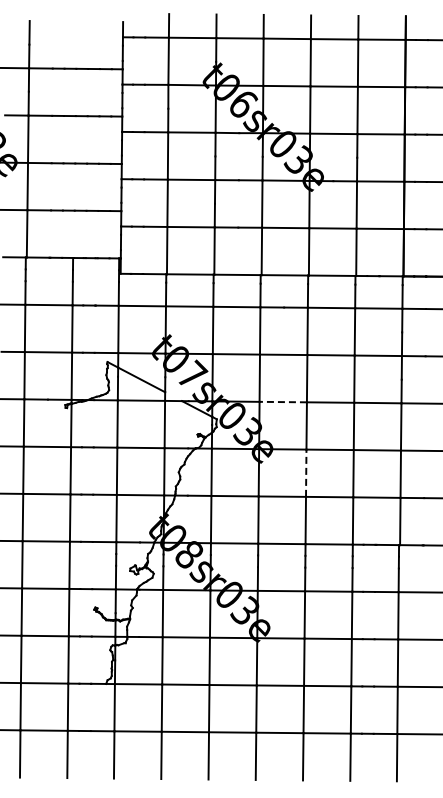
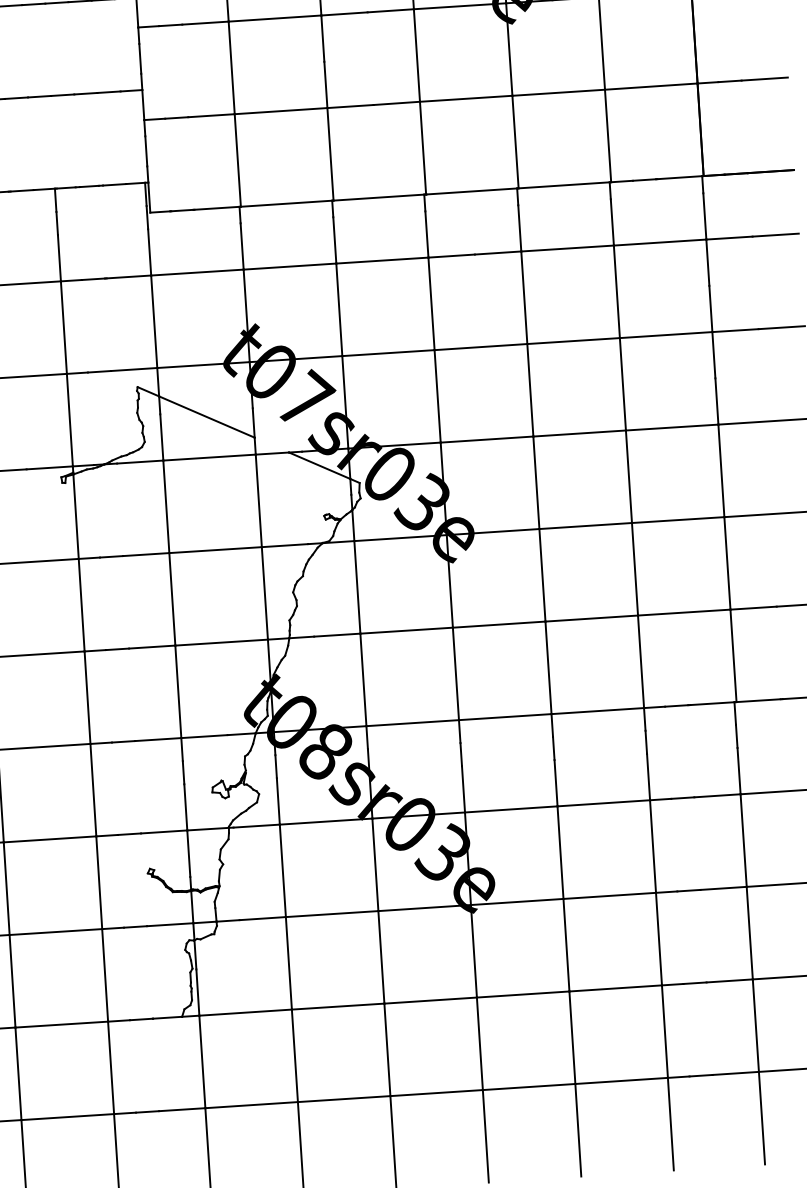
line: (283, 402) -> (487, 440), dashed -> solid
line: (306, 473) -> (542, 575), dashed -> solid

